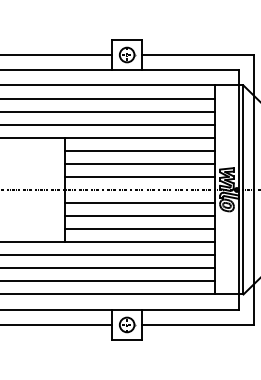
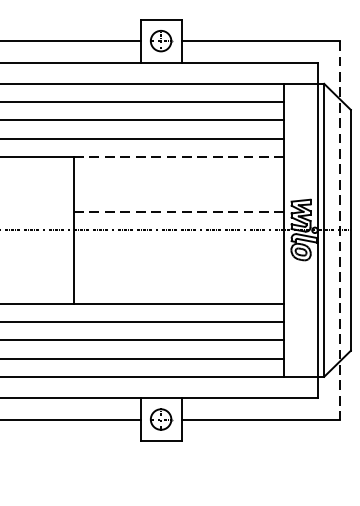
line: (139, 137) -> (178, 156), solid -> dashed
line: (139, 150) -> (178, 174), removed
line: (139, 163) -> (178, 193), removed
line: (139, 176) -> (178, 211), solid -> dashed
line: (254, 189) -> (339, 229), solid -> dashed
line: (139, 203) -> (178, 249), removed
line: (139, 216) -> (178, 267), removed
line: (139, 229) -> (178, 285), removed

